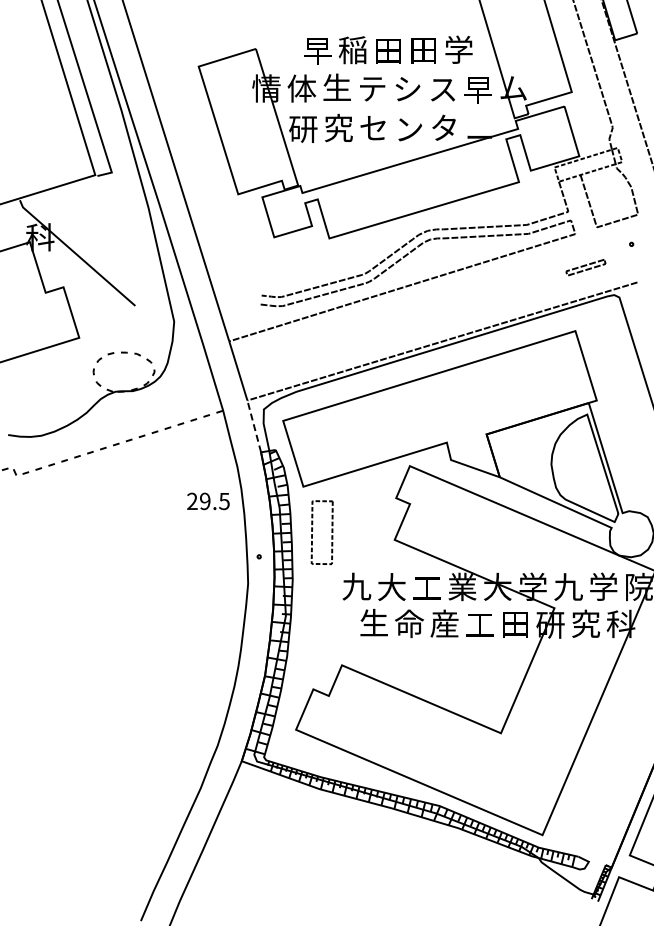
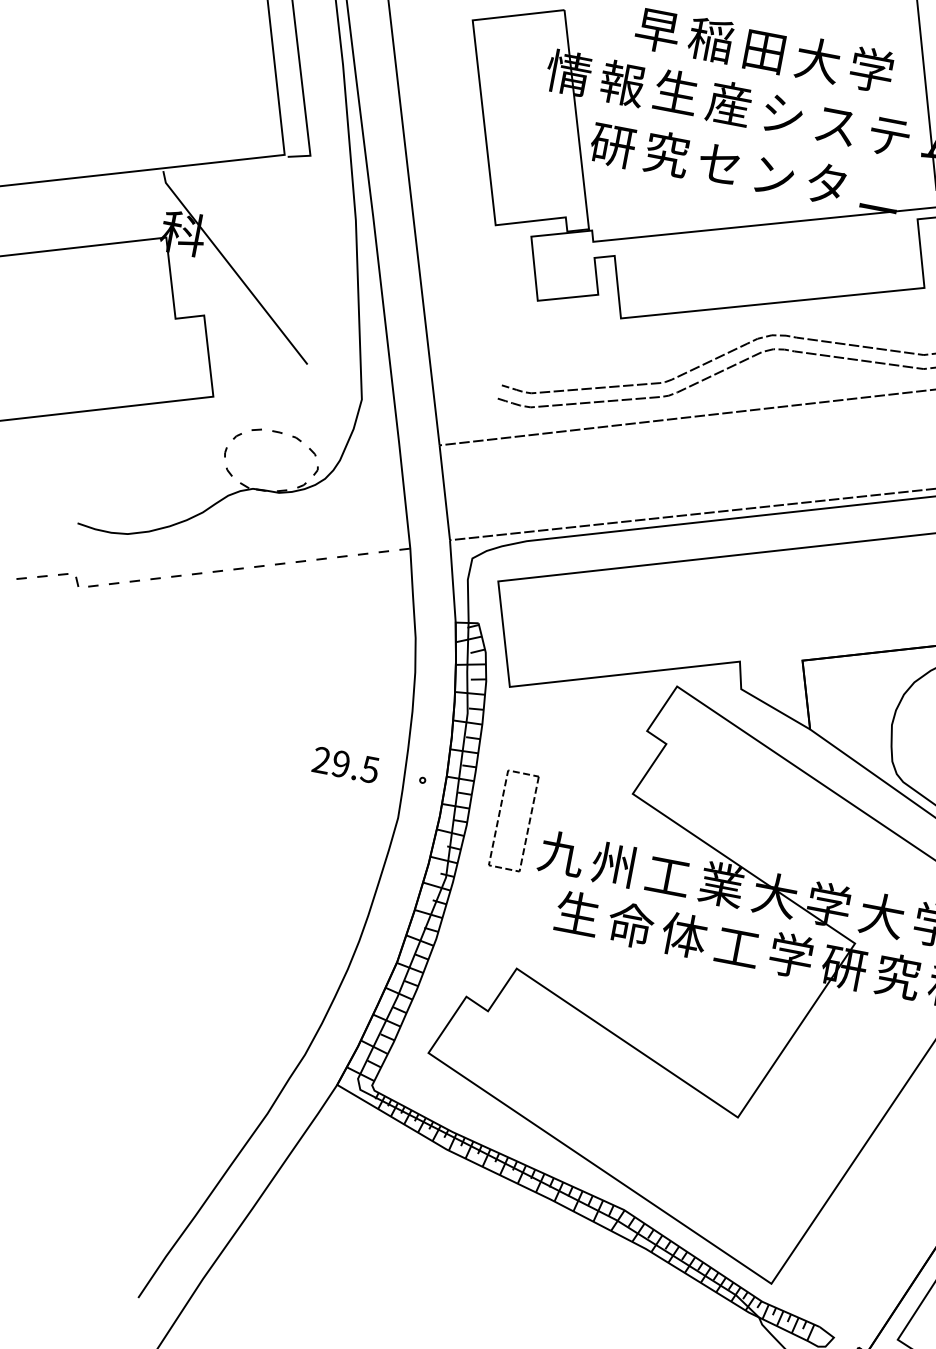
text: (423, 49) -> (818, 59), 田 -> 大
text: (301, 88) -> (622, 83), 体 -> 報
text: (372, 88) -> (729, 103), テ -> 産
text: (477, 90) -> (888, 137), 早 -> テ
line: (254, 426) -> (453, 581), dashed -> solid
text: (208, 501) -> (345, 765), moved
part: (312, 531) -> (499, 816), moved
text: (391, 586) -> (614, 863), 大 -> 州
text: (568, 586) -> (882, 914), 九 -> 大
text: (444, 623) -> (684, 934), 産 -> 体
text: (514, 623) -> (790, 955), 田 -> 学

